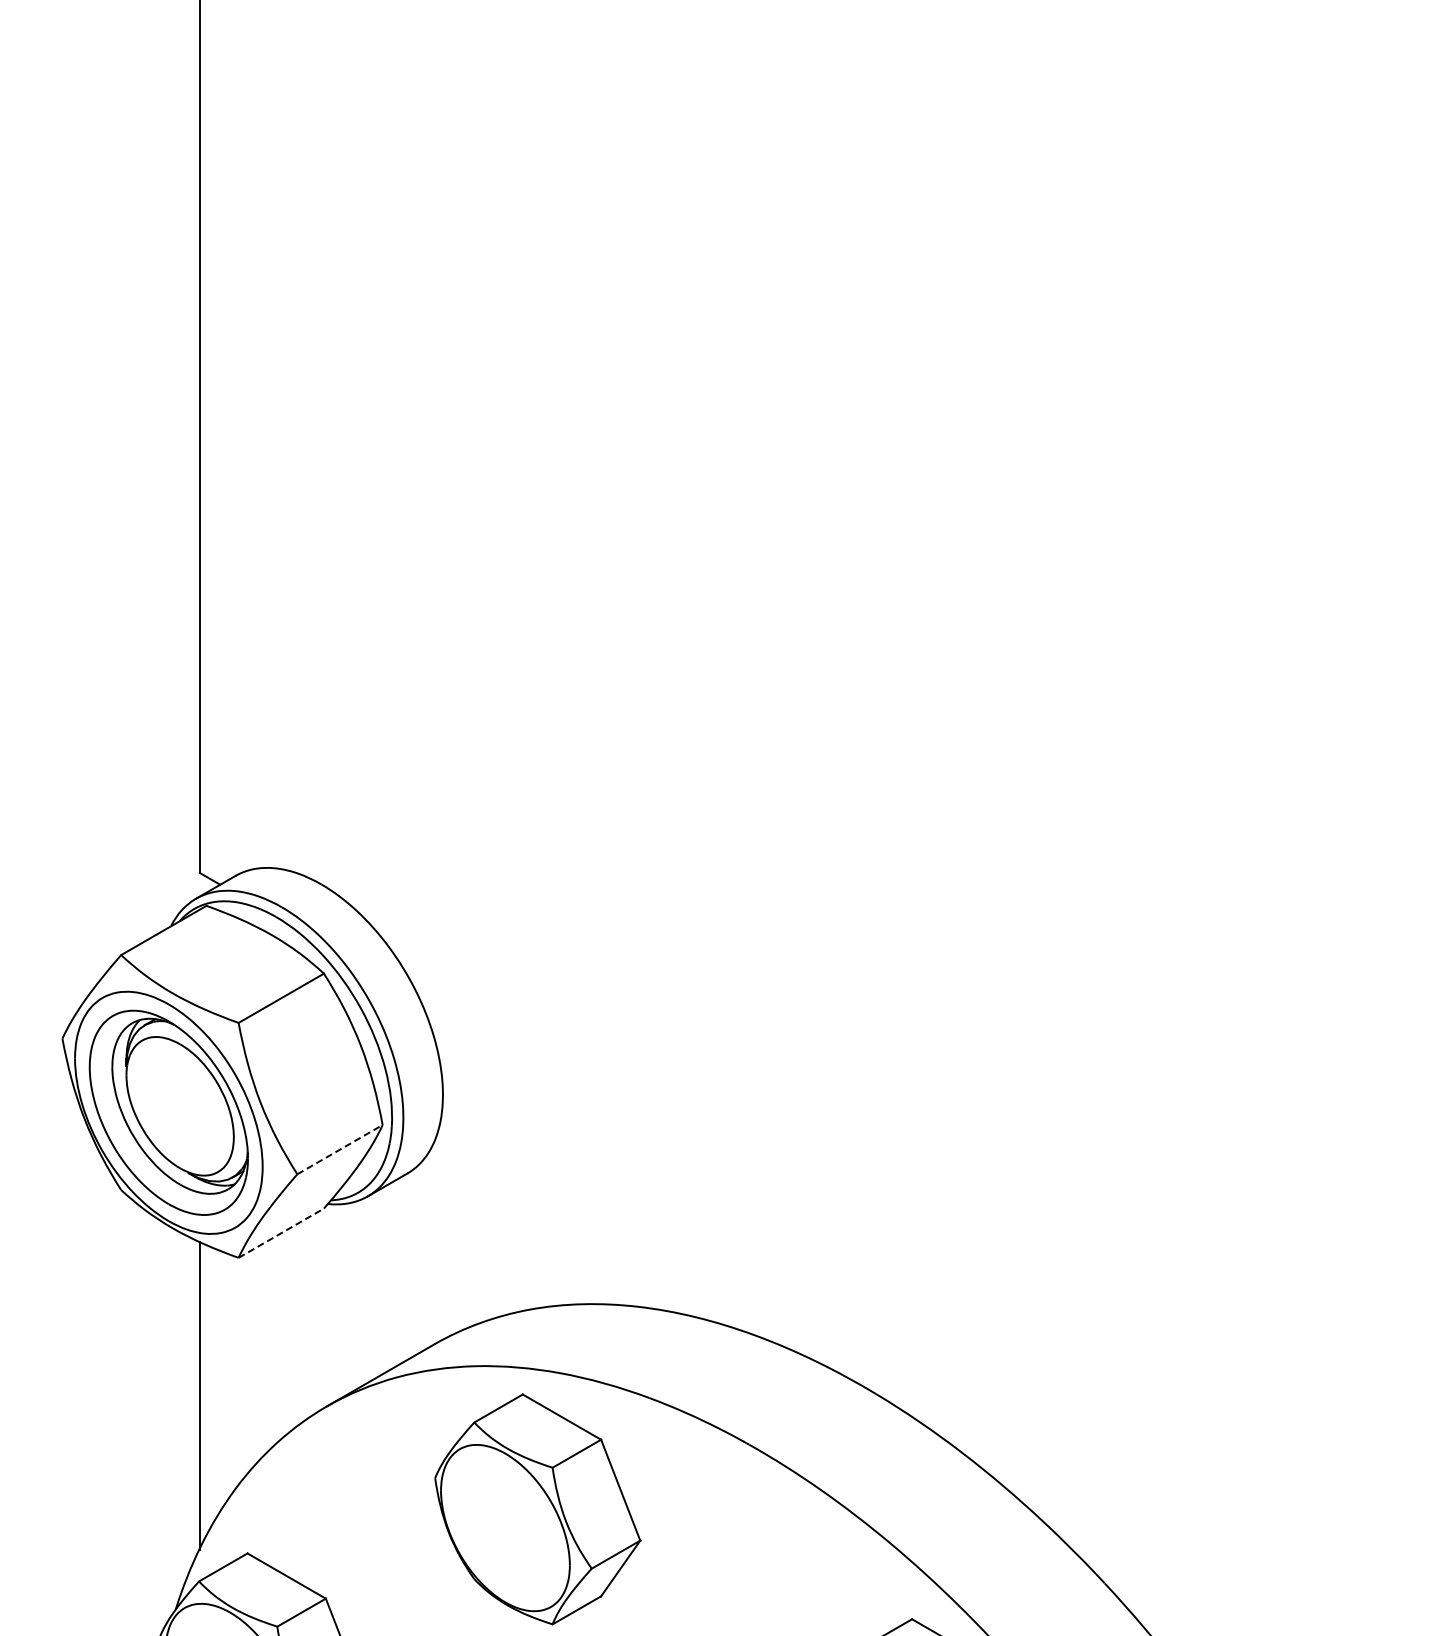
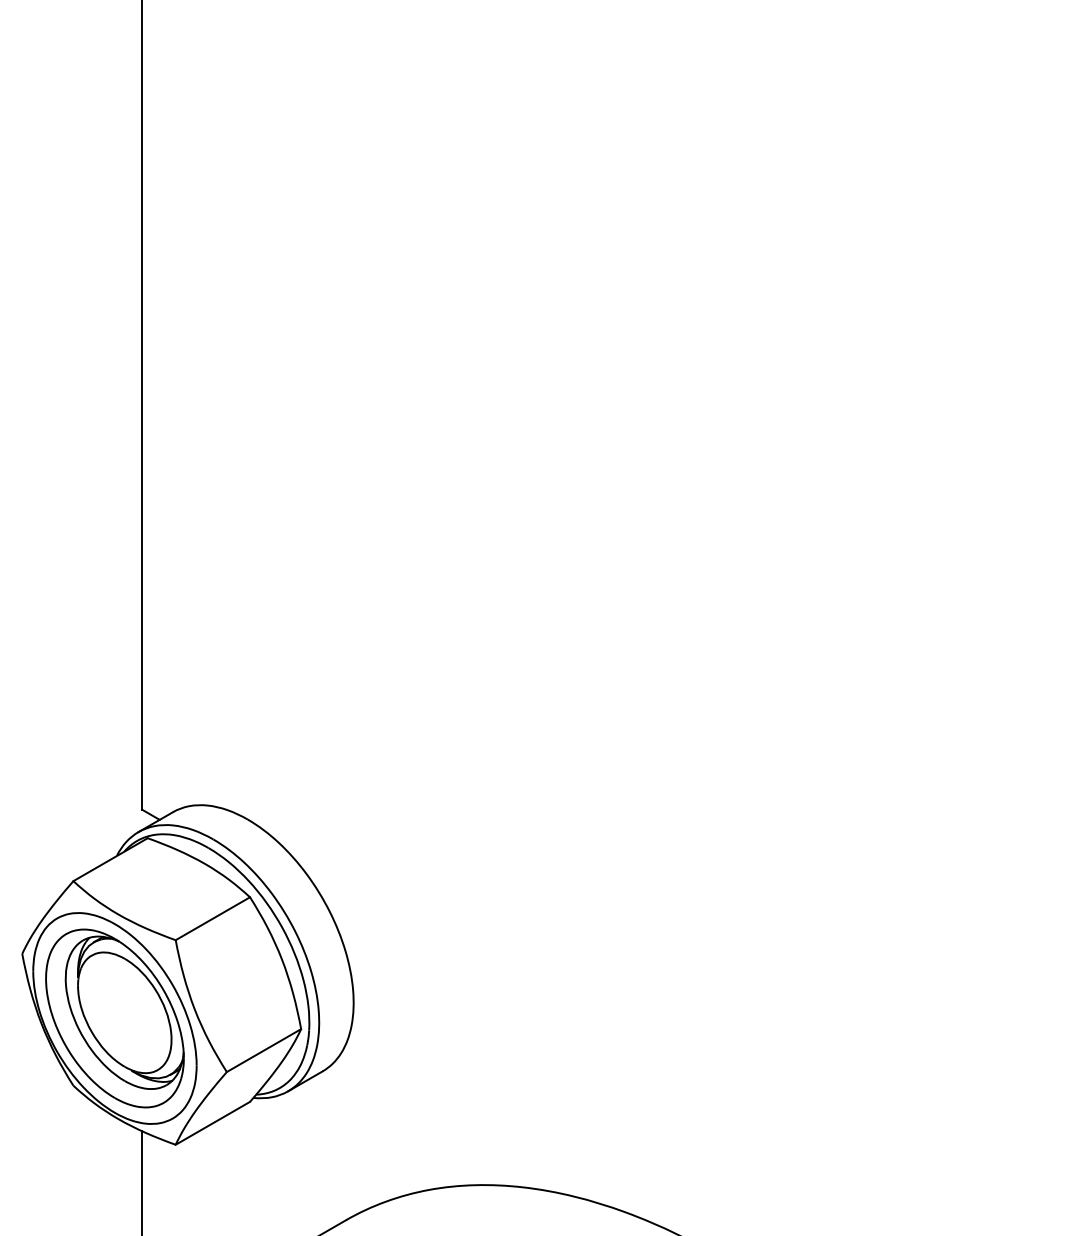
line: (340, 1149) -> (264, 1050), dashed -> solid
line: (281, 1232) -> (213, 1122), dashed -> solid

